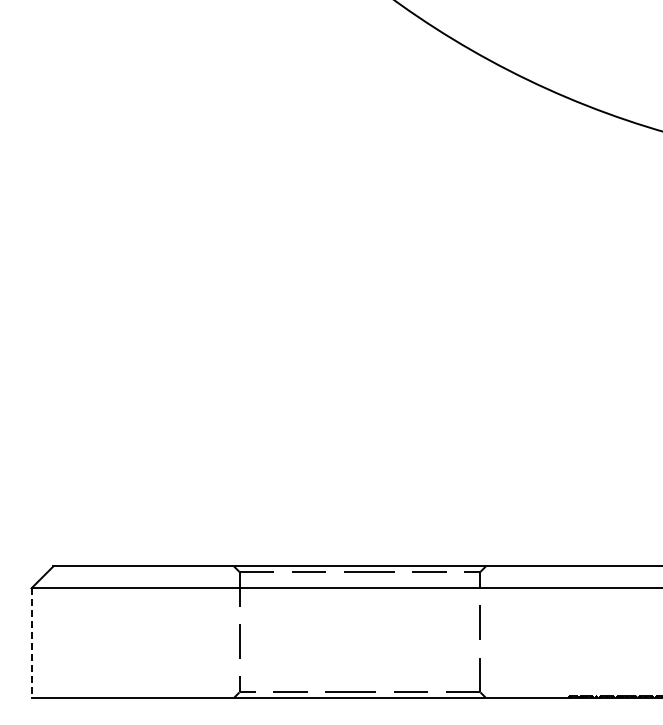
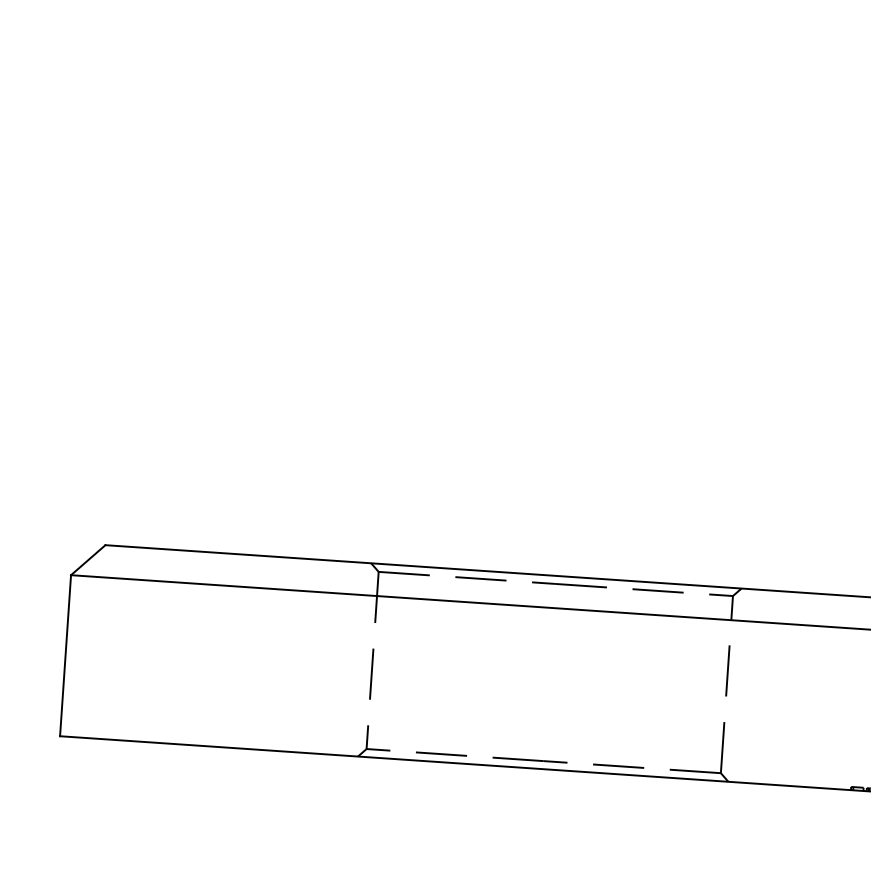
line: (31, 643) -> (65, 656), dashed -> solid

